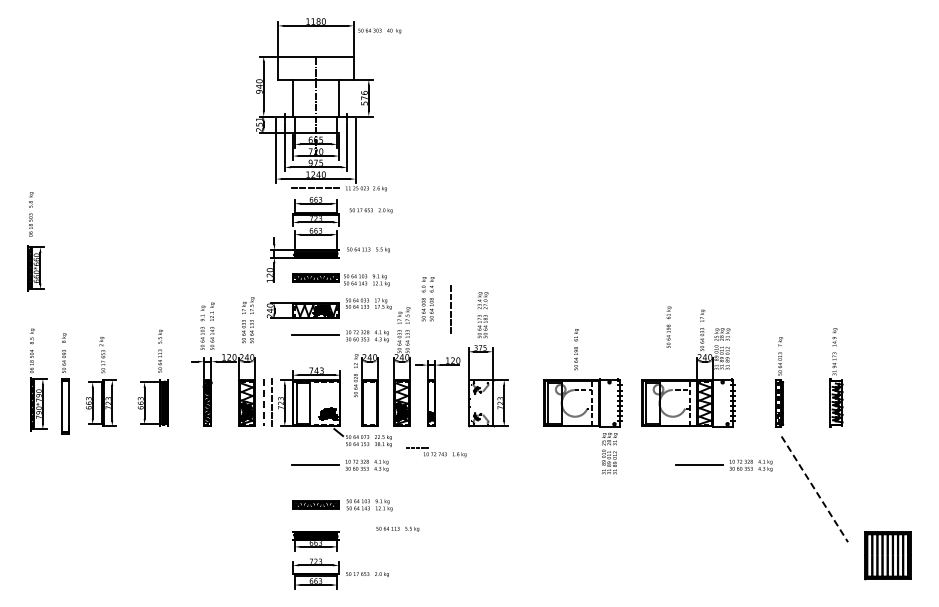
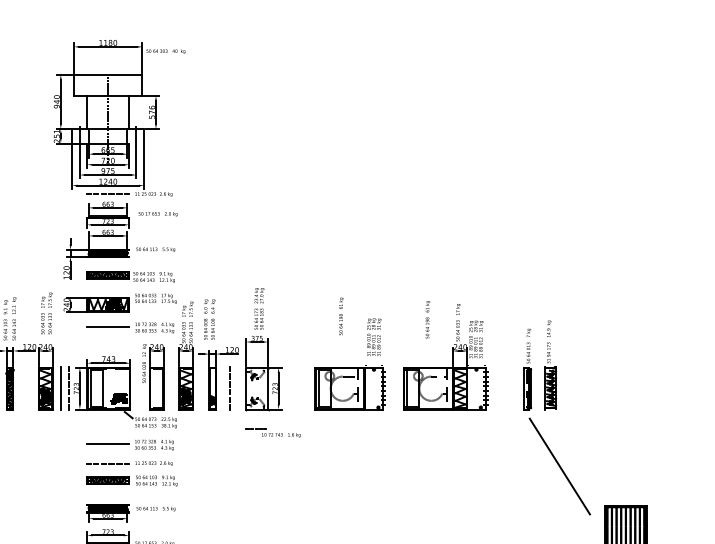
text: (427, 299) -> (209, 320), moved
line: (450, 308) -> (229, 387), moved
text: (576, 349) -> (341, 316), moved
part: (836, 377) -> (550, 365), moved
line: (263, 403) -> (60, 388), dashed -> solid
part: (436, 452) -> (273, 433), moved
text: (609, 453) -> (373, 337), moved
part: (723, 465) -> (477, 444), removed
part: (339, 485) -> (129, 463), added
line: (815, 489) -> (560, 466), dashed -> solid
text: (397, 528) -> (155, 508), moved

